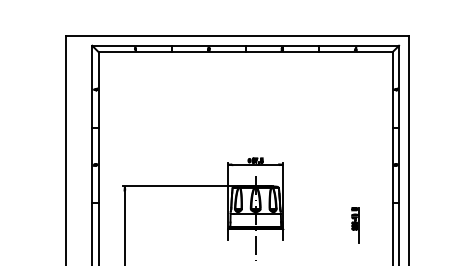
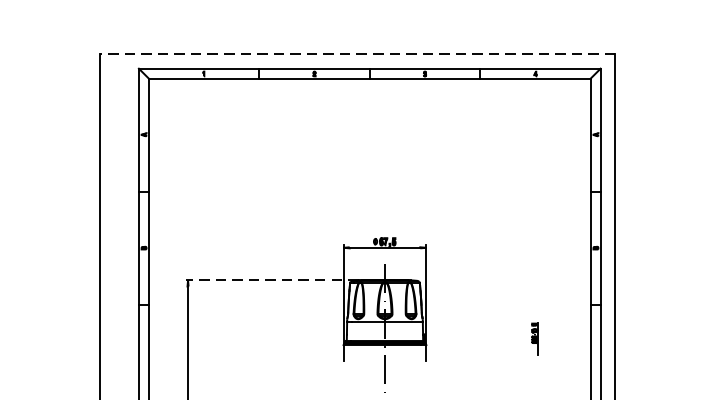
line: (237, 35) -> (357, 53), solid -> dashed
line: (180, 186) -> (271, 280), solid -> dashed
part: (355, 225) -> (535, 339), size x0.6

